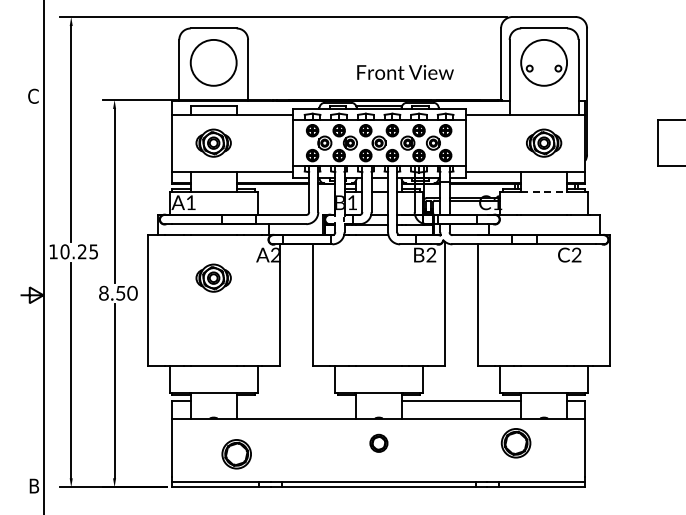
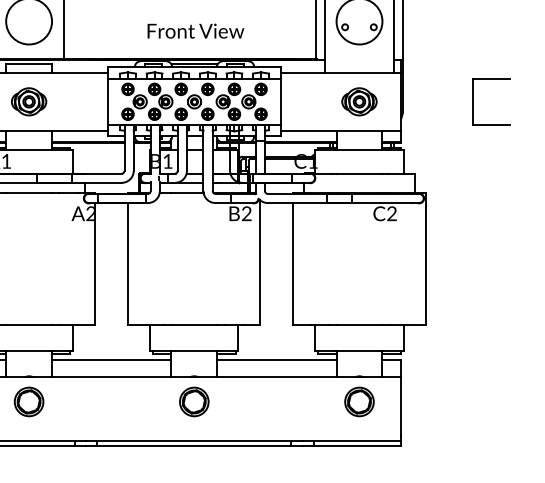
text: (405, 72) -> (195, 31), moved
line: (544, 191) -> (359, 150), dashed -> solid
part: (213, 277) -> (28, 236), removed
line: (296, 400) -> (111, 359), added
part: (378, 443) -> (193, 402), size x1.67
part: (515, 443) -> (358, 402), moved
part: (236, 454) -> (28, 402), moved

